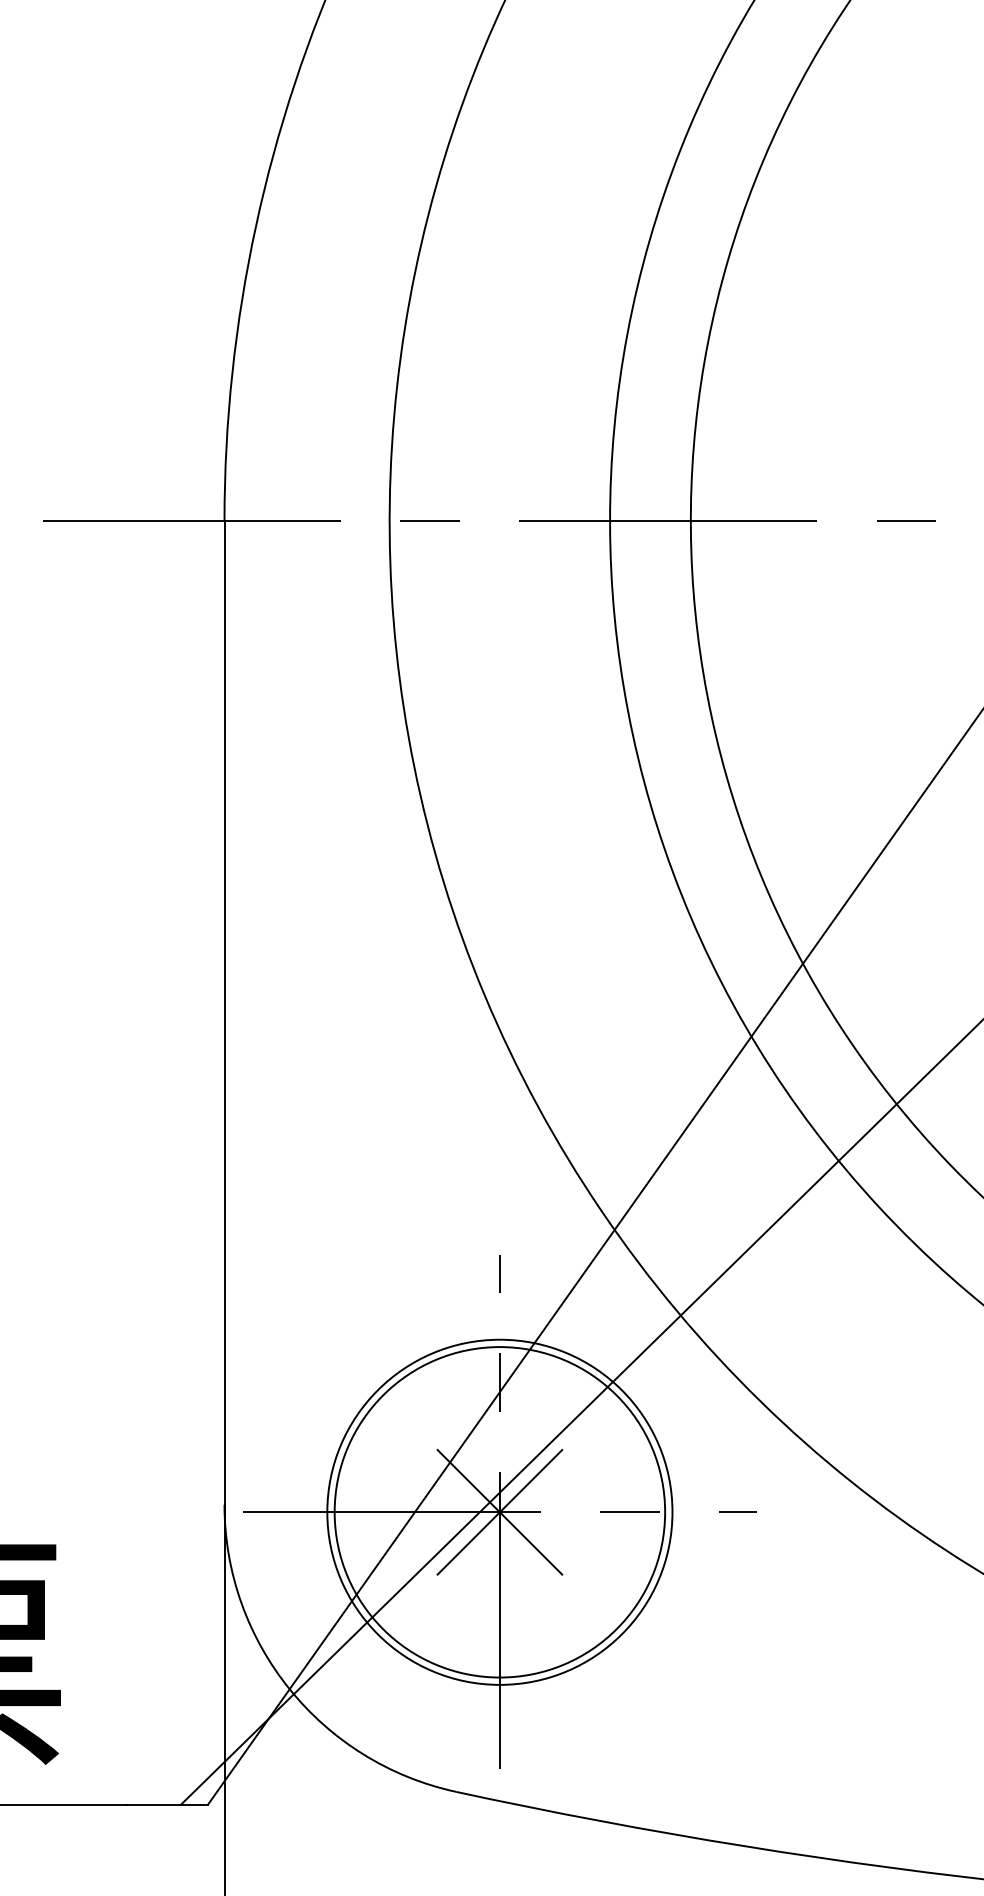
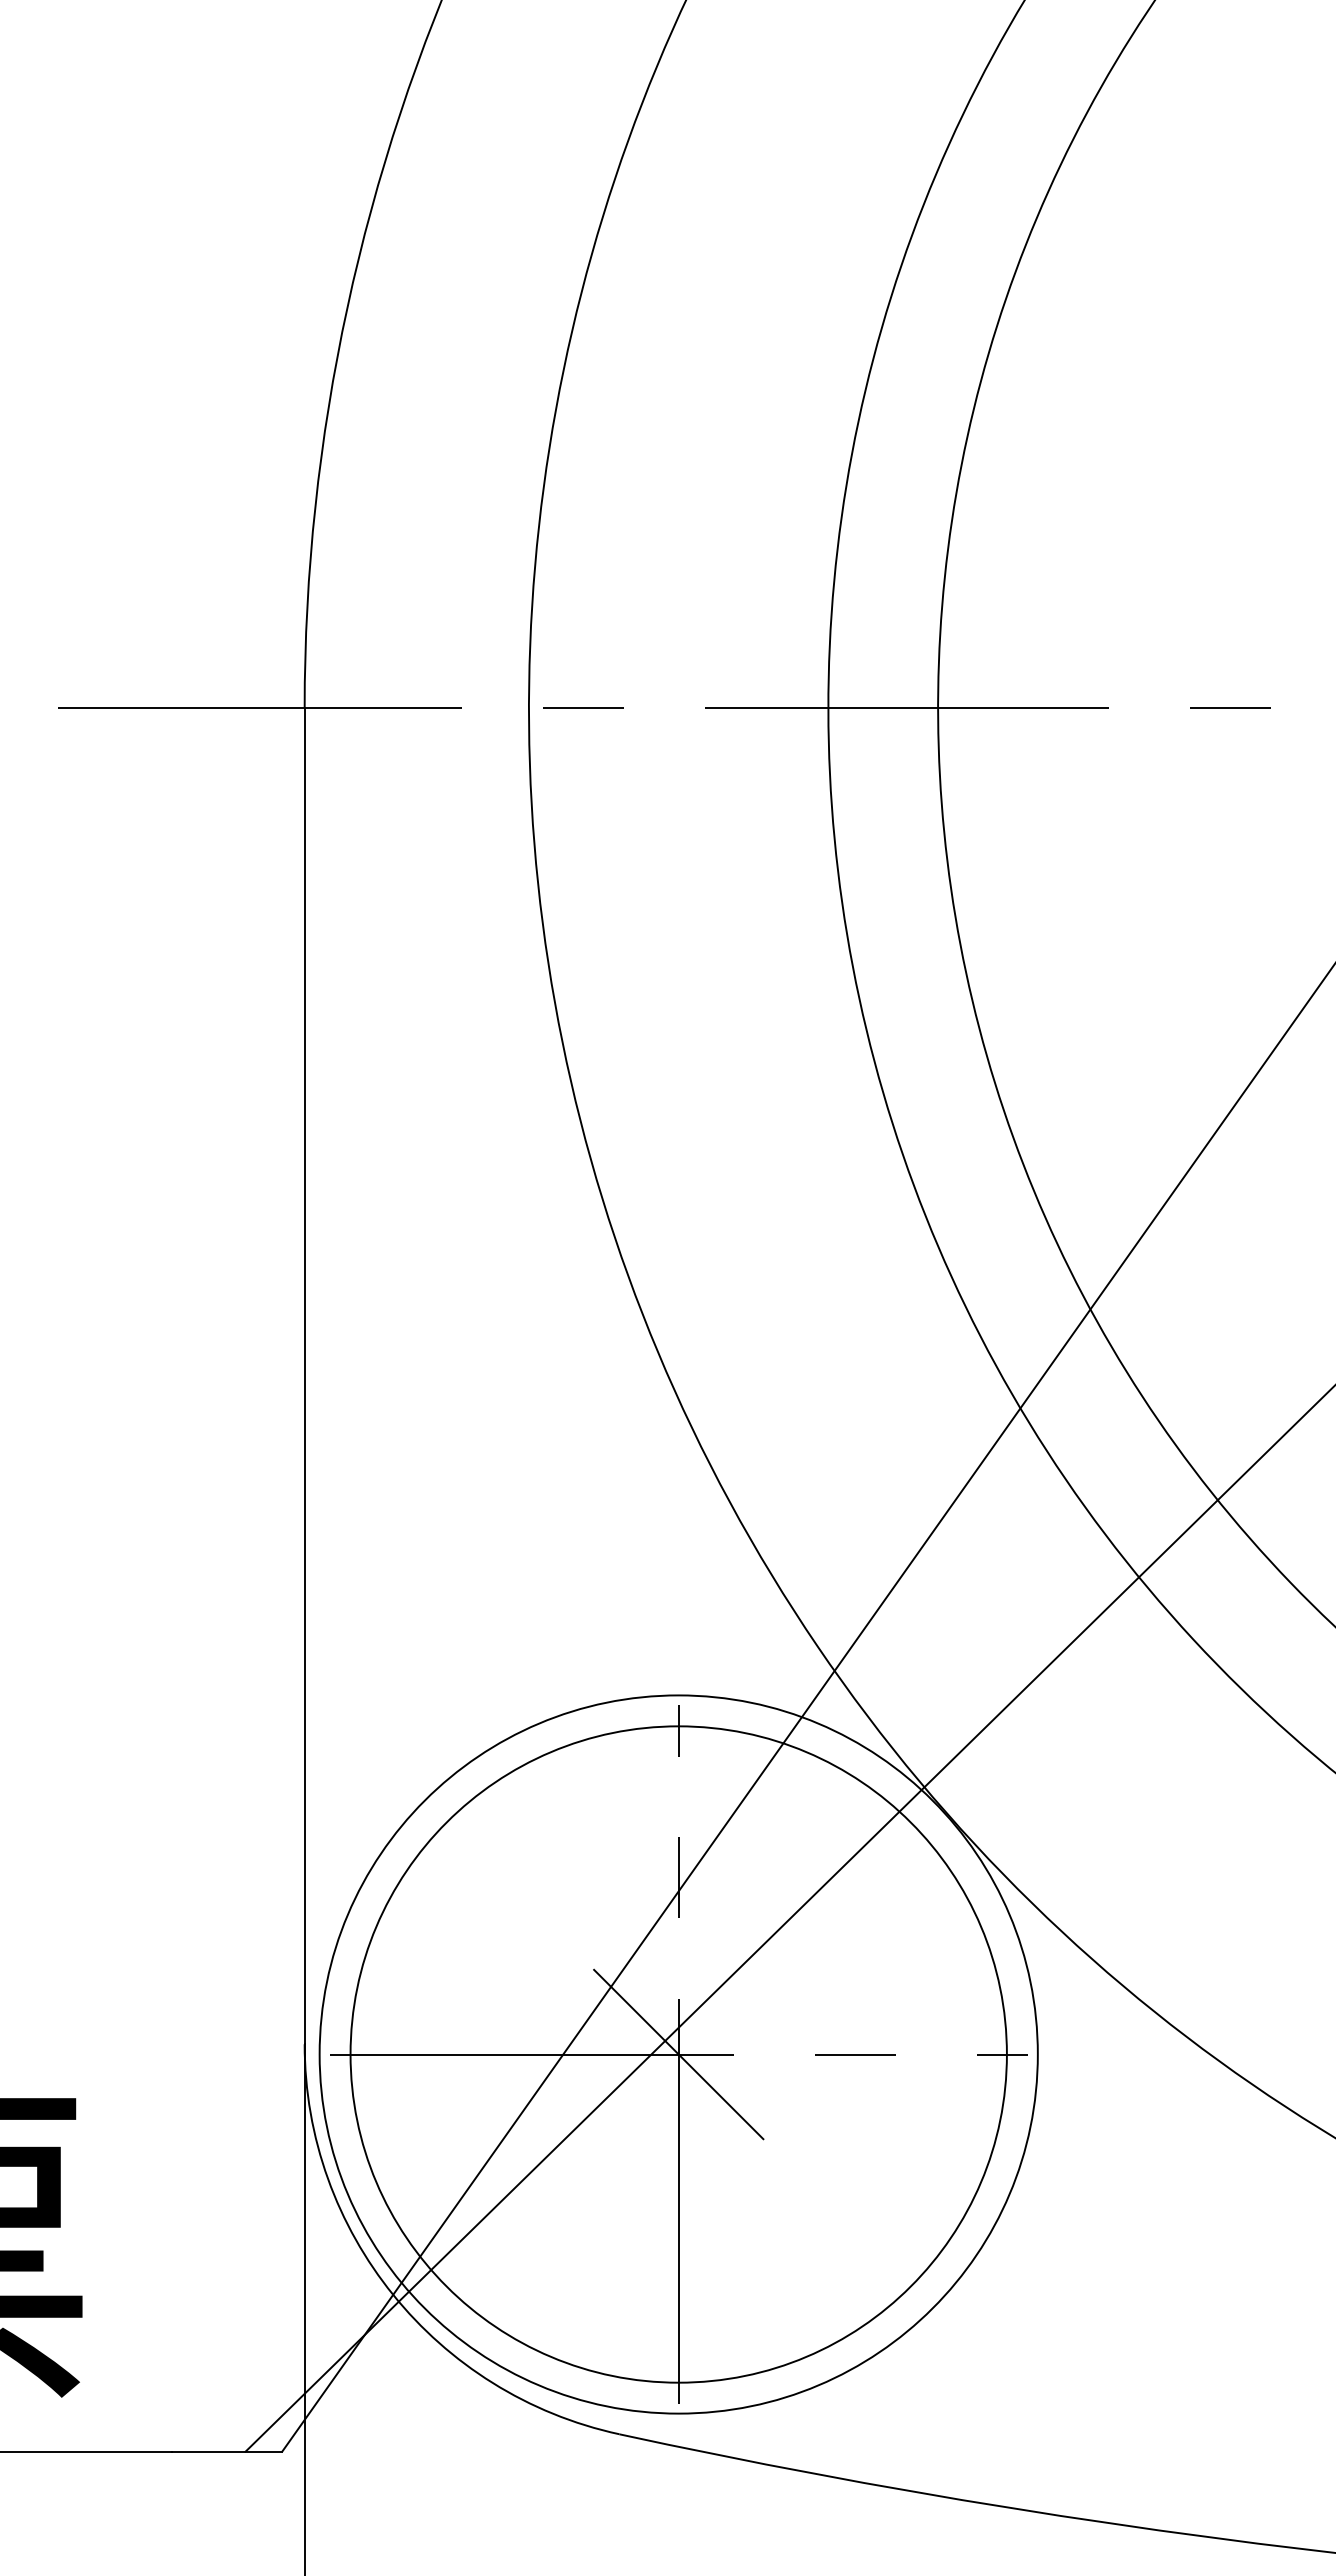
circle: (499, 1512) -> (678, 2054), size x1.4
circle: (499, 1512) -> (678, 2054), size x1.6
line: (499, 1512) -> (678, 2054), removed

